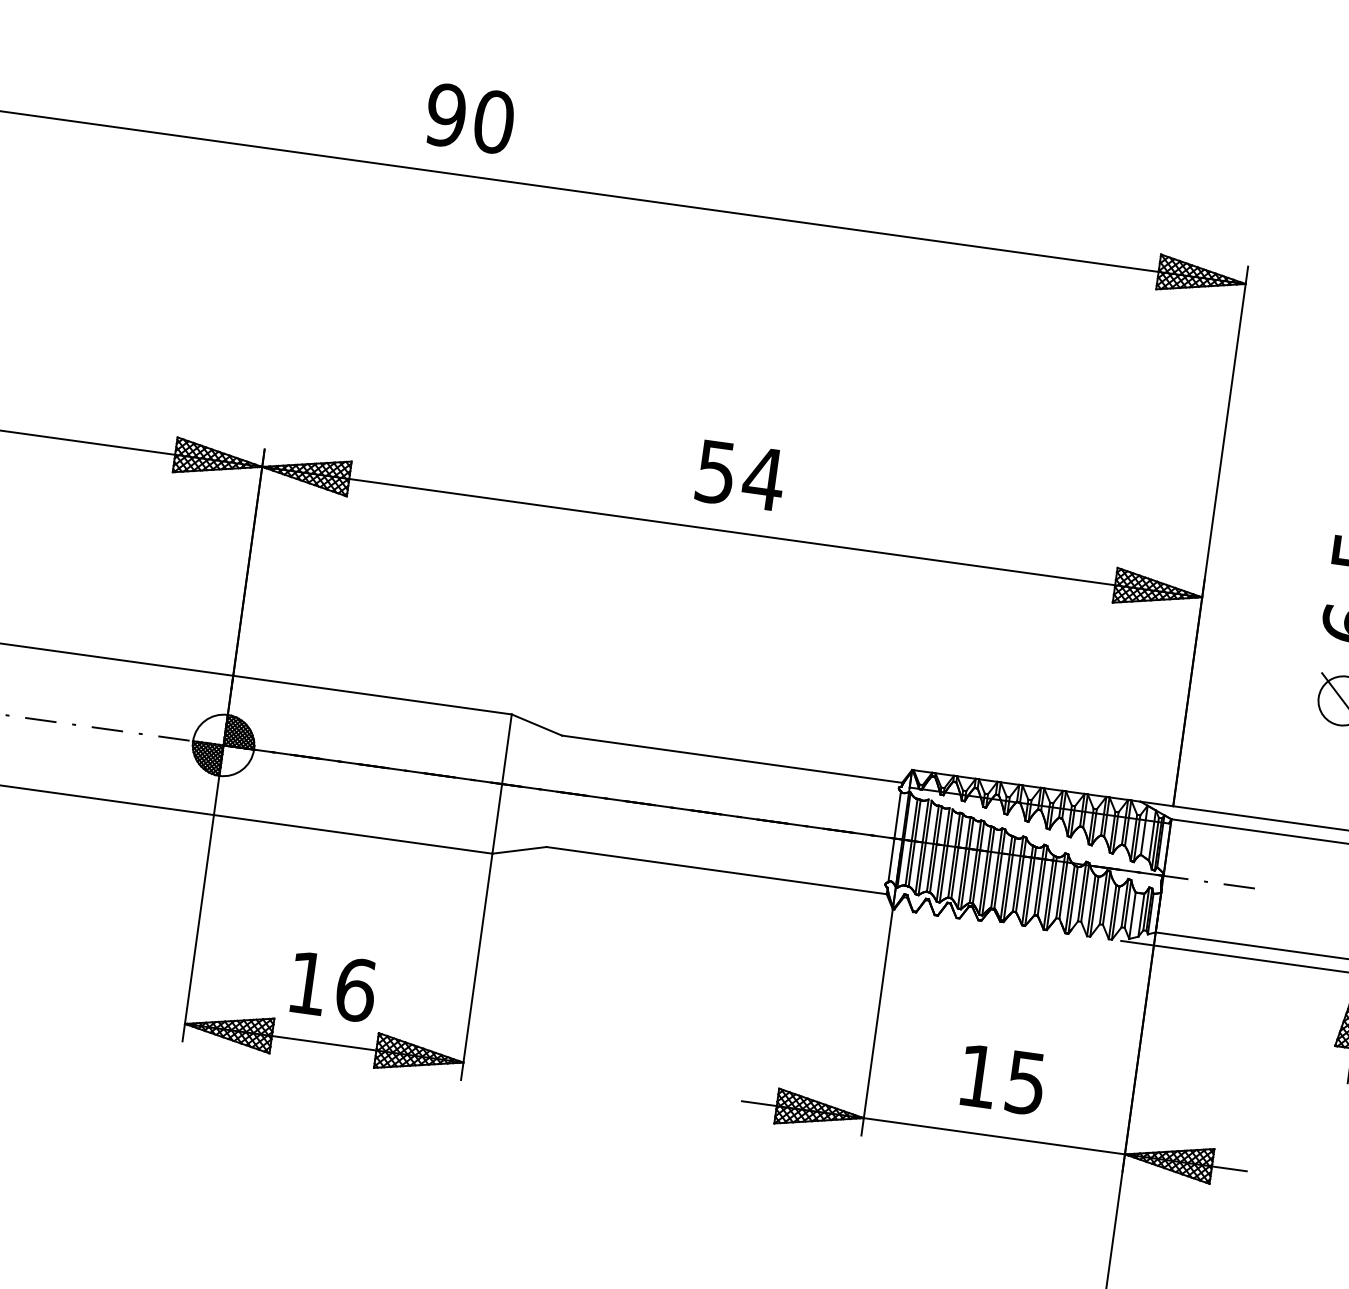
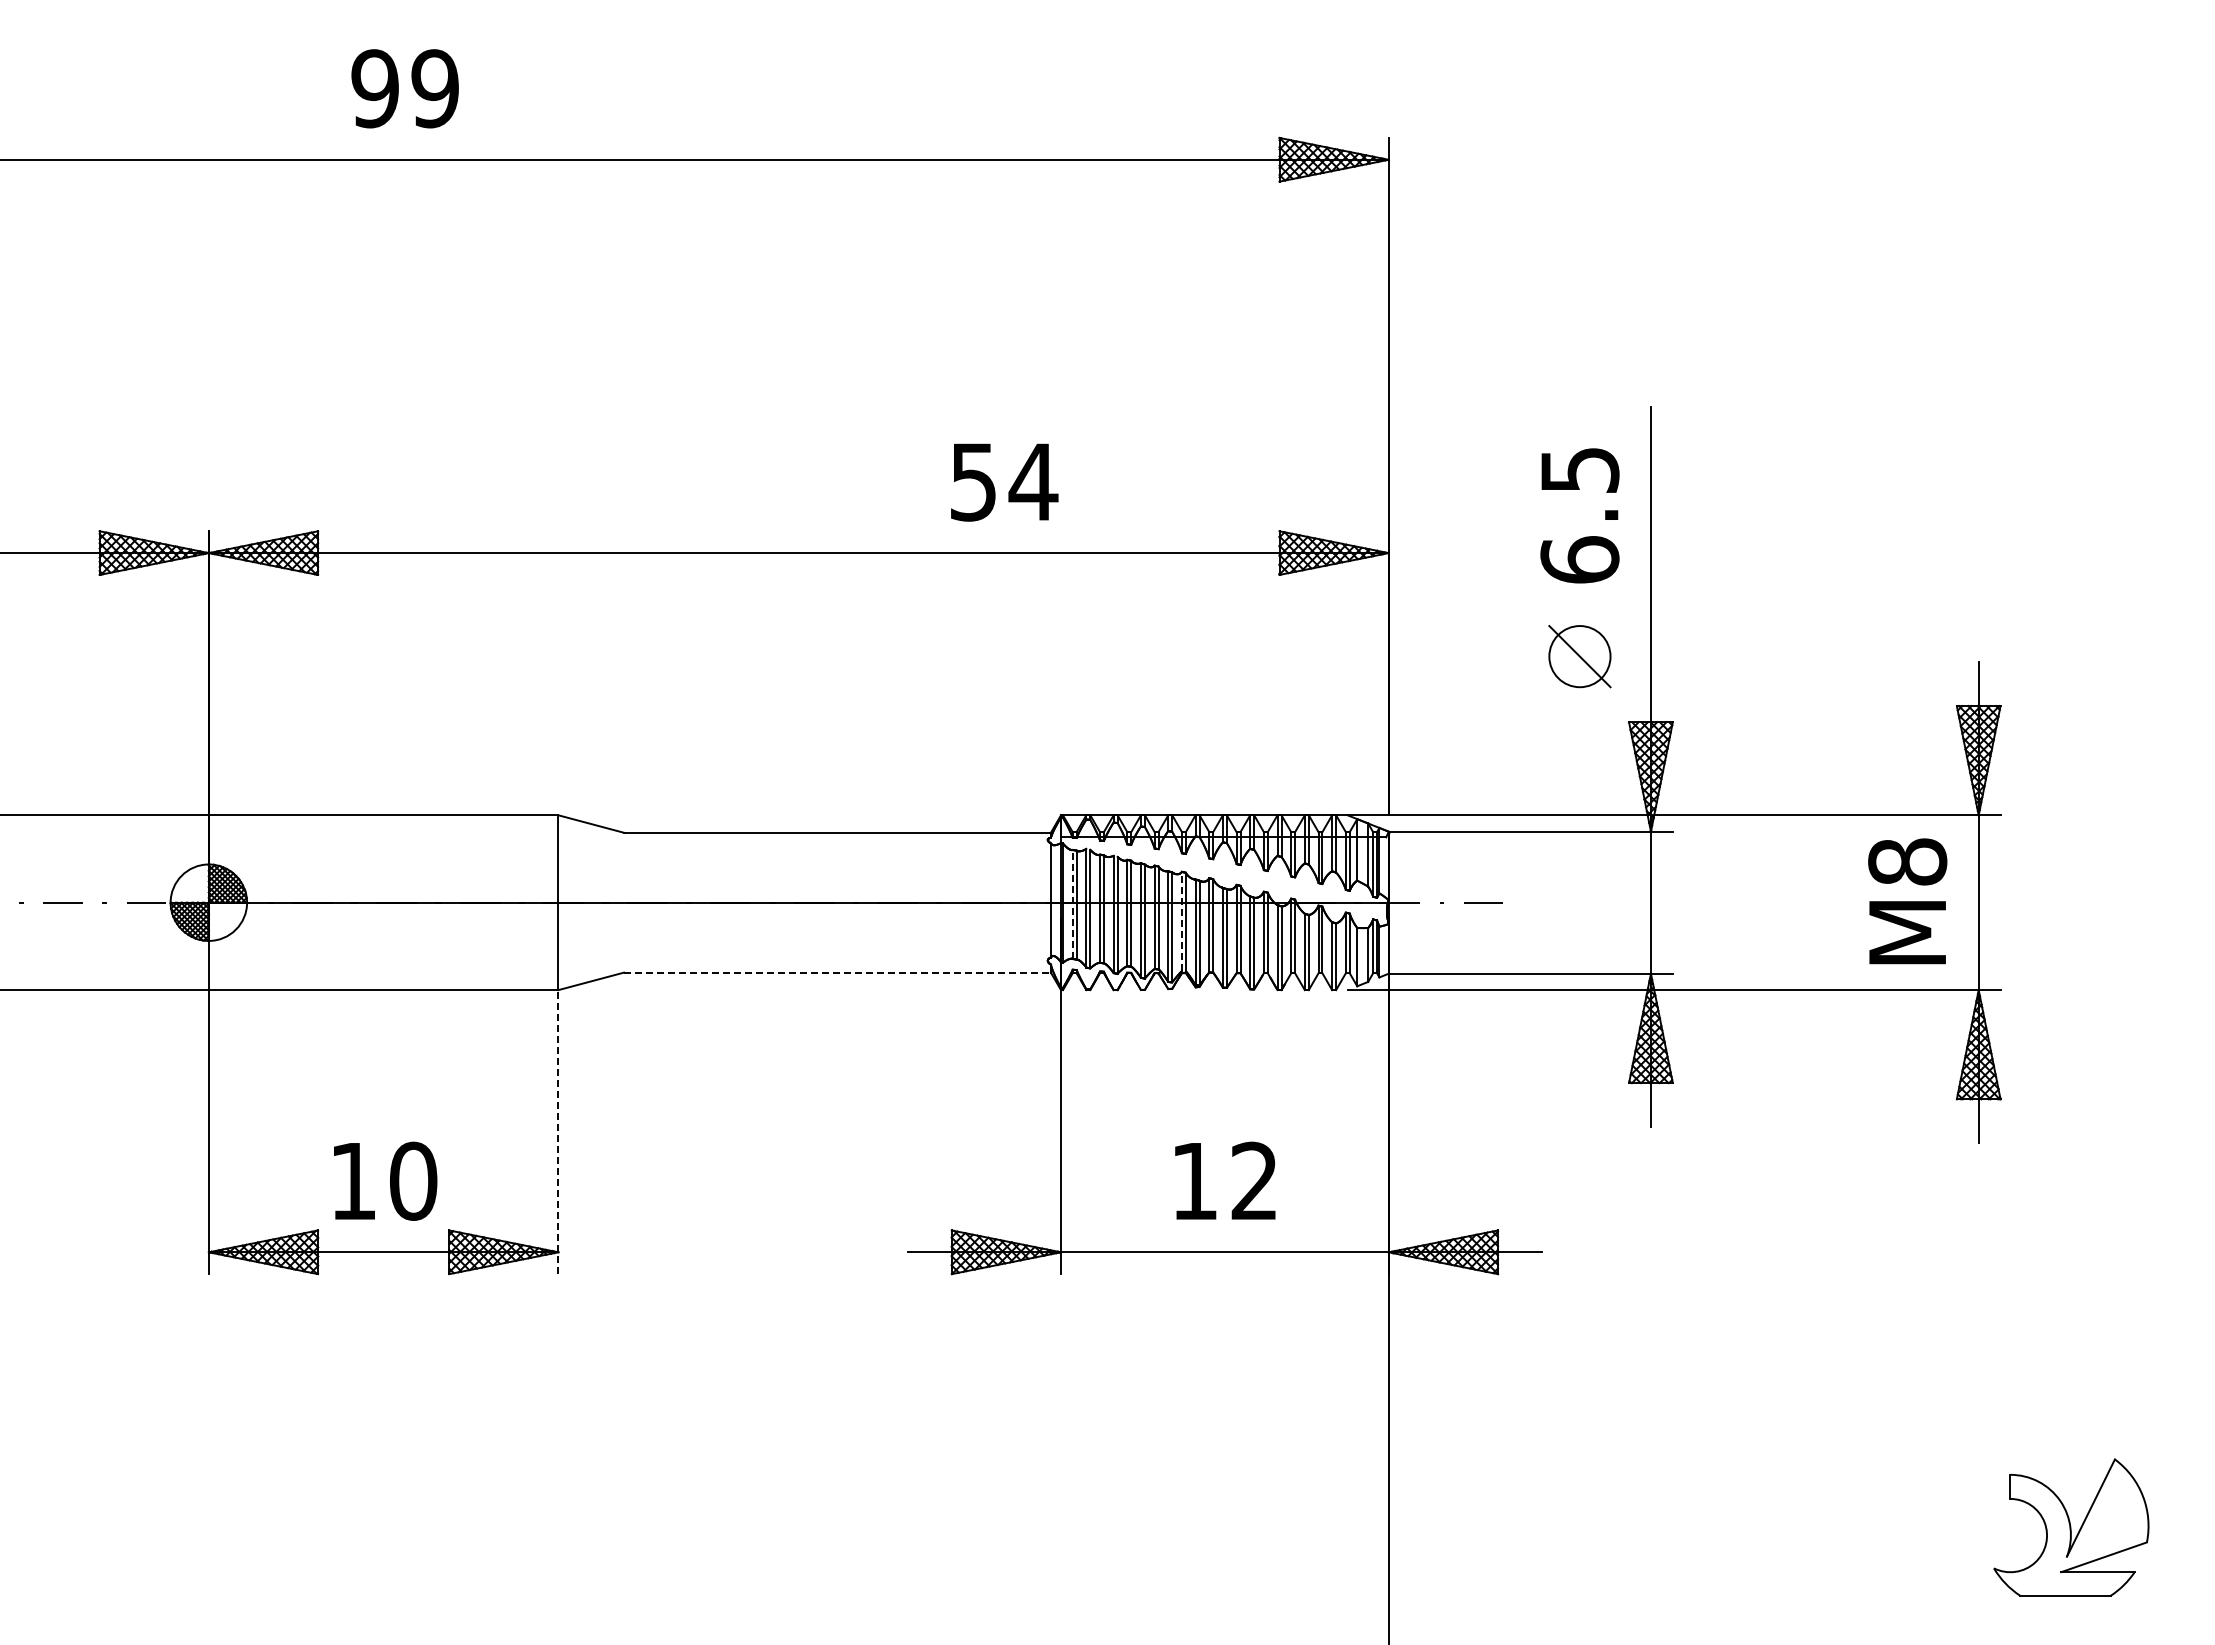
text: (494, 121) -> (435, 88), 90 -> 99
text: (740, 475) -> (1004, 482), moved
line: (911, 842) -> (1072, 904), solid -> dashed
line: (996, 867) -> (1181, 921), solid -> dashed
line: (716, 870) -> (837, 972), solid -> dashed
line: (476, 966) -> (558, 1131), solid -> dashed
text: (355, 989) -> (413, 1180), 16 -> 10
text: (1025, 1082) -> (1253, 1180), 15 -> 12

